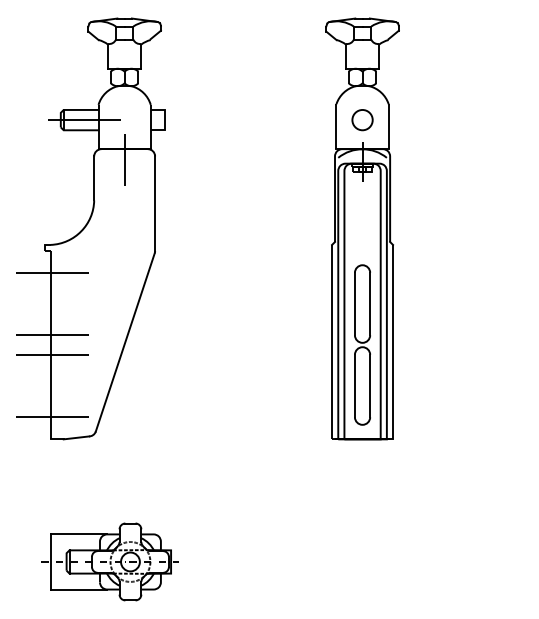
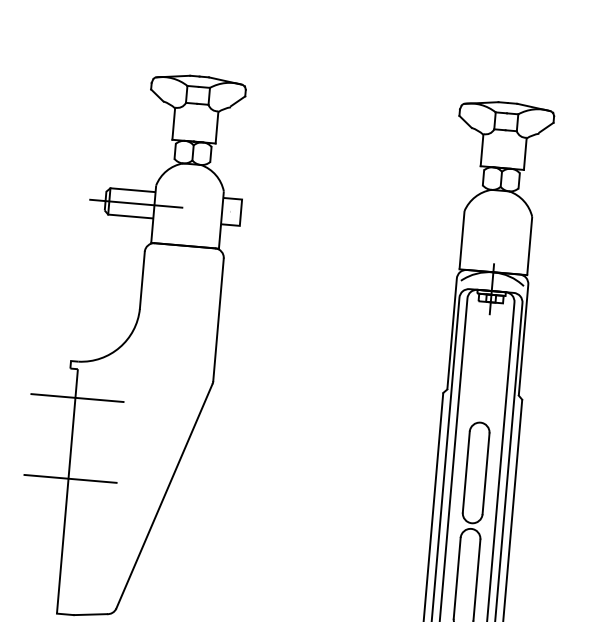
circle: (362, 120) -> (496, 235), removed
line: (124, 160) -> (183, 260), removed
line: (50, 354) -> (66, 503), removed
line: (50, 417) -> (59, 585), removed

